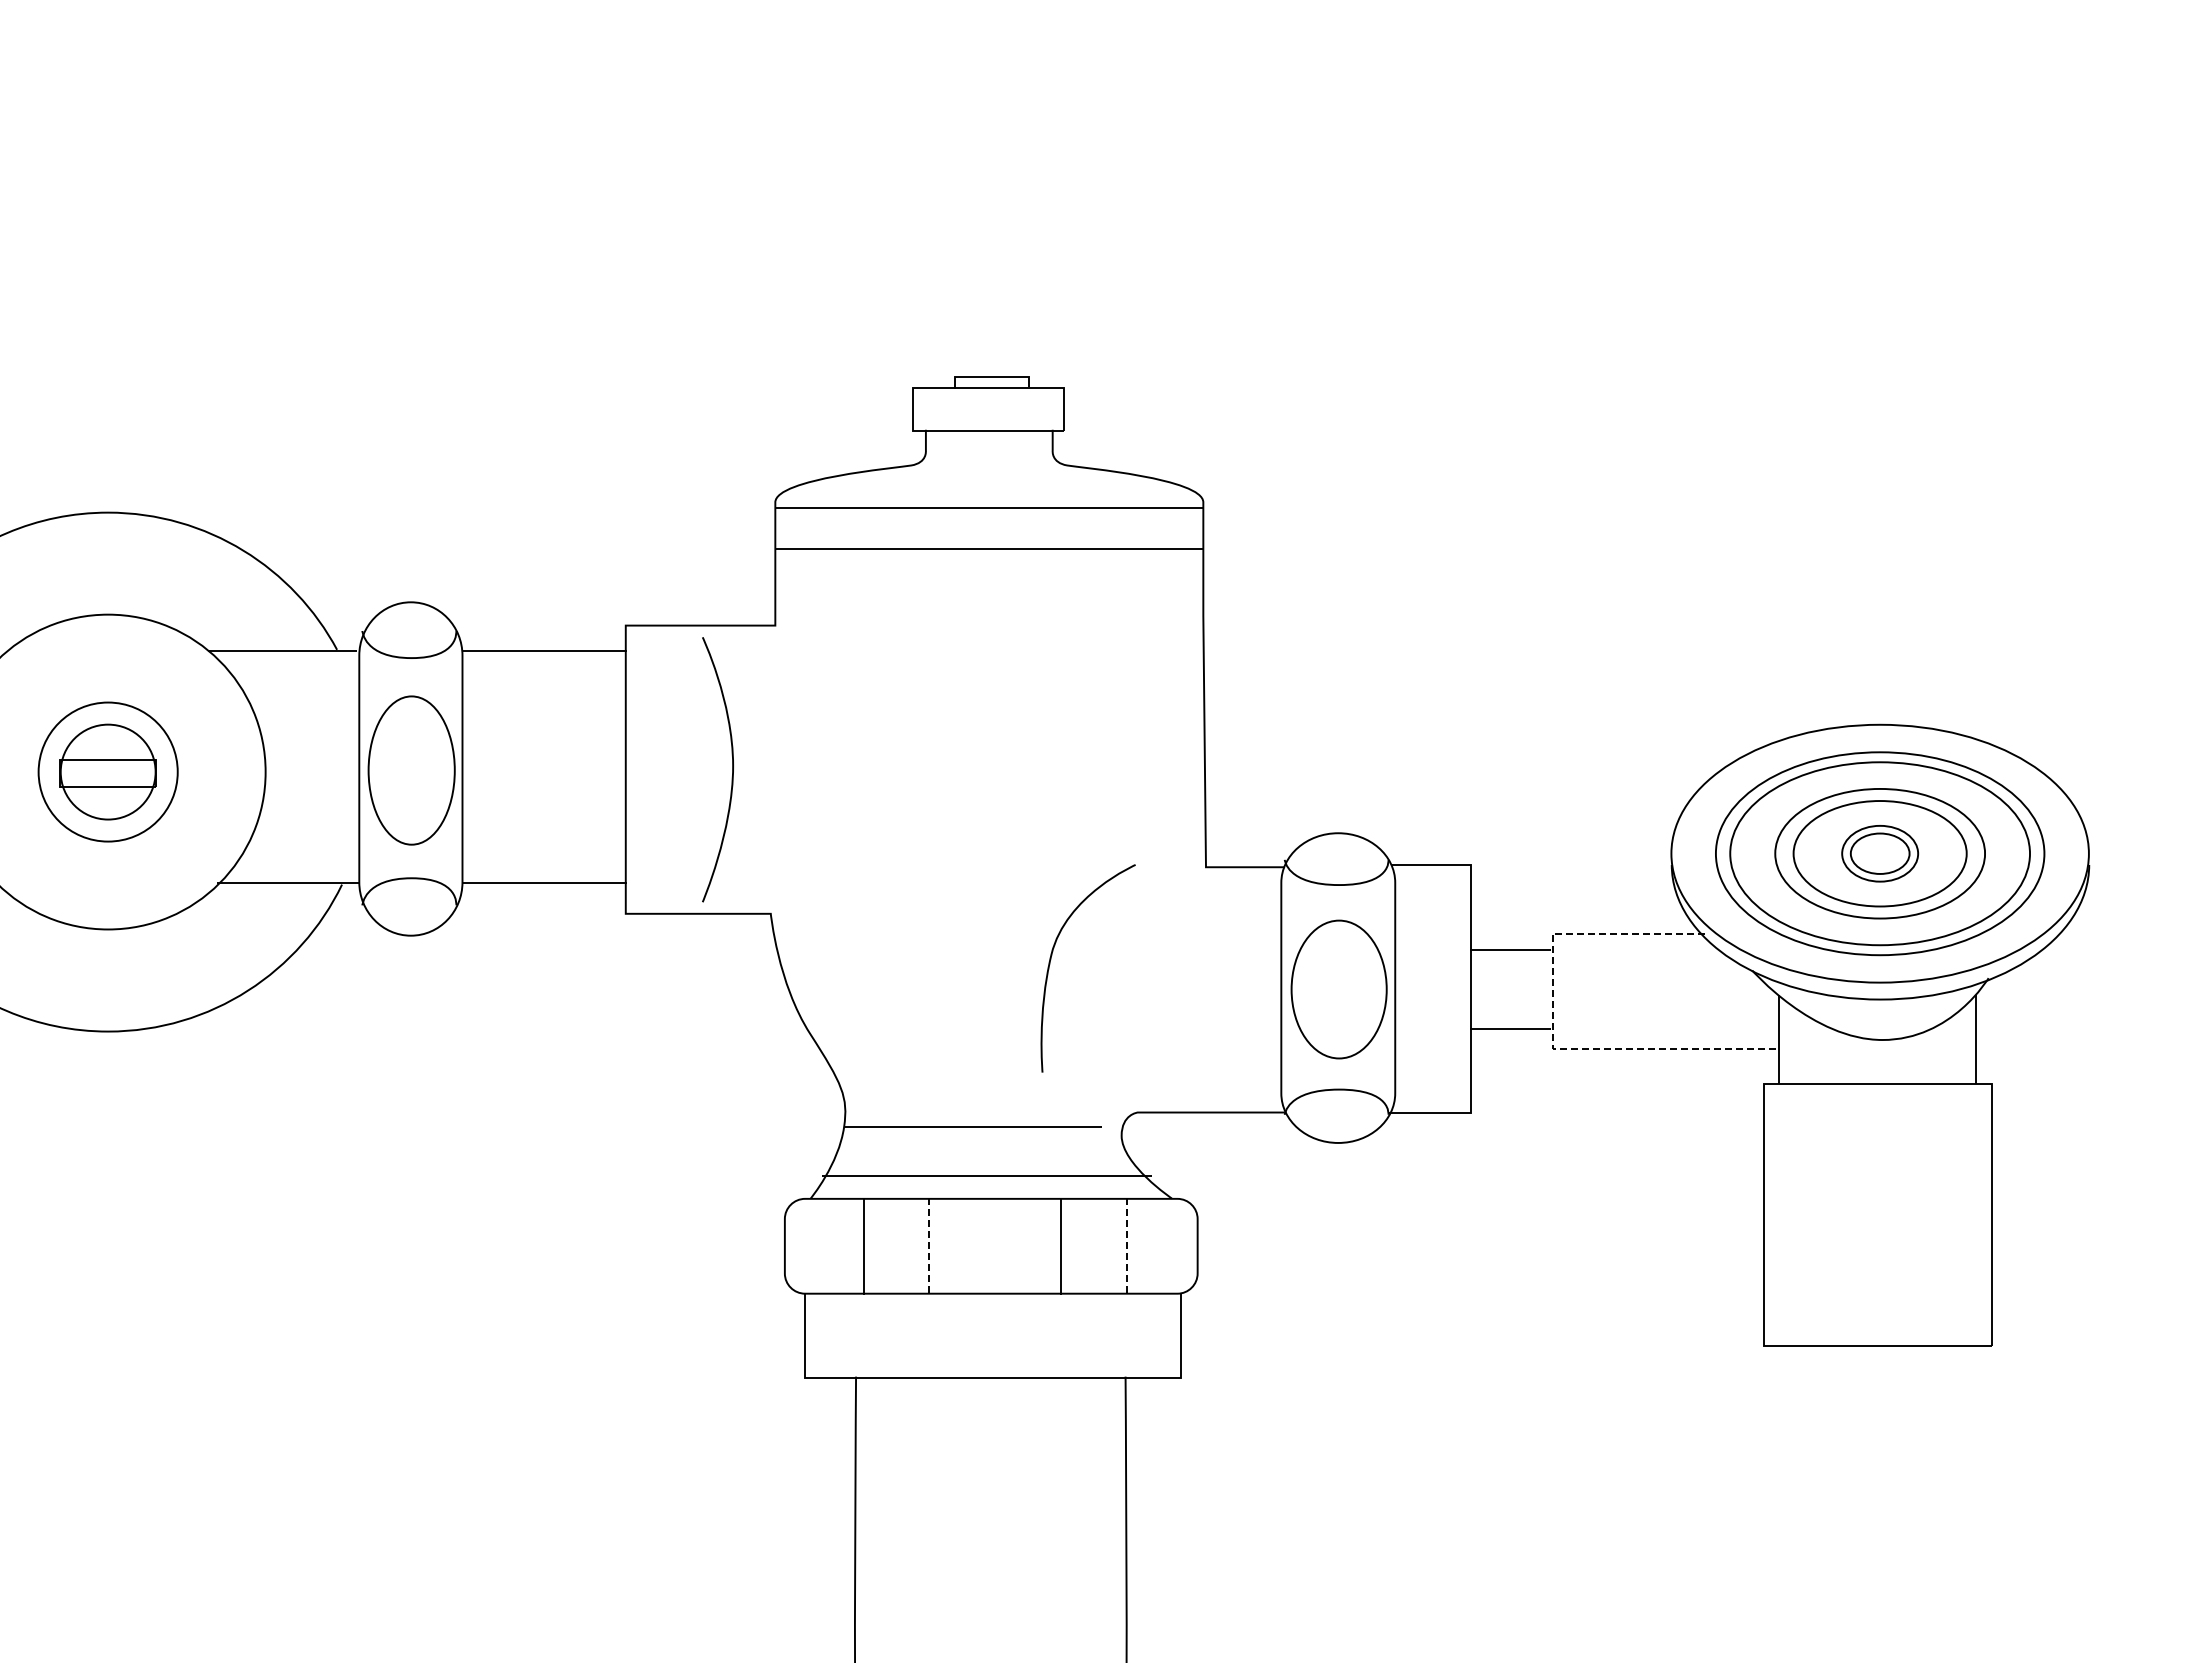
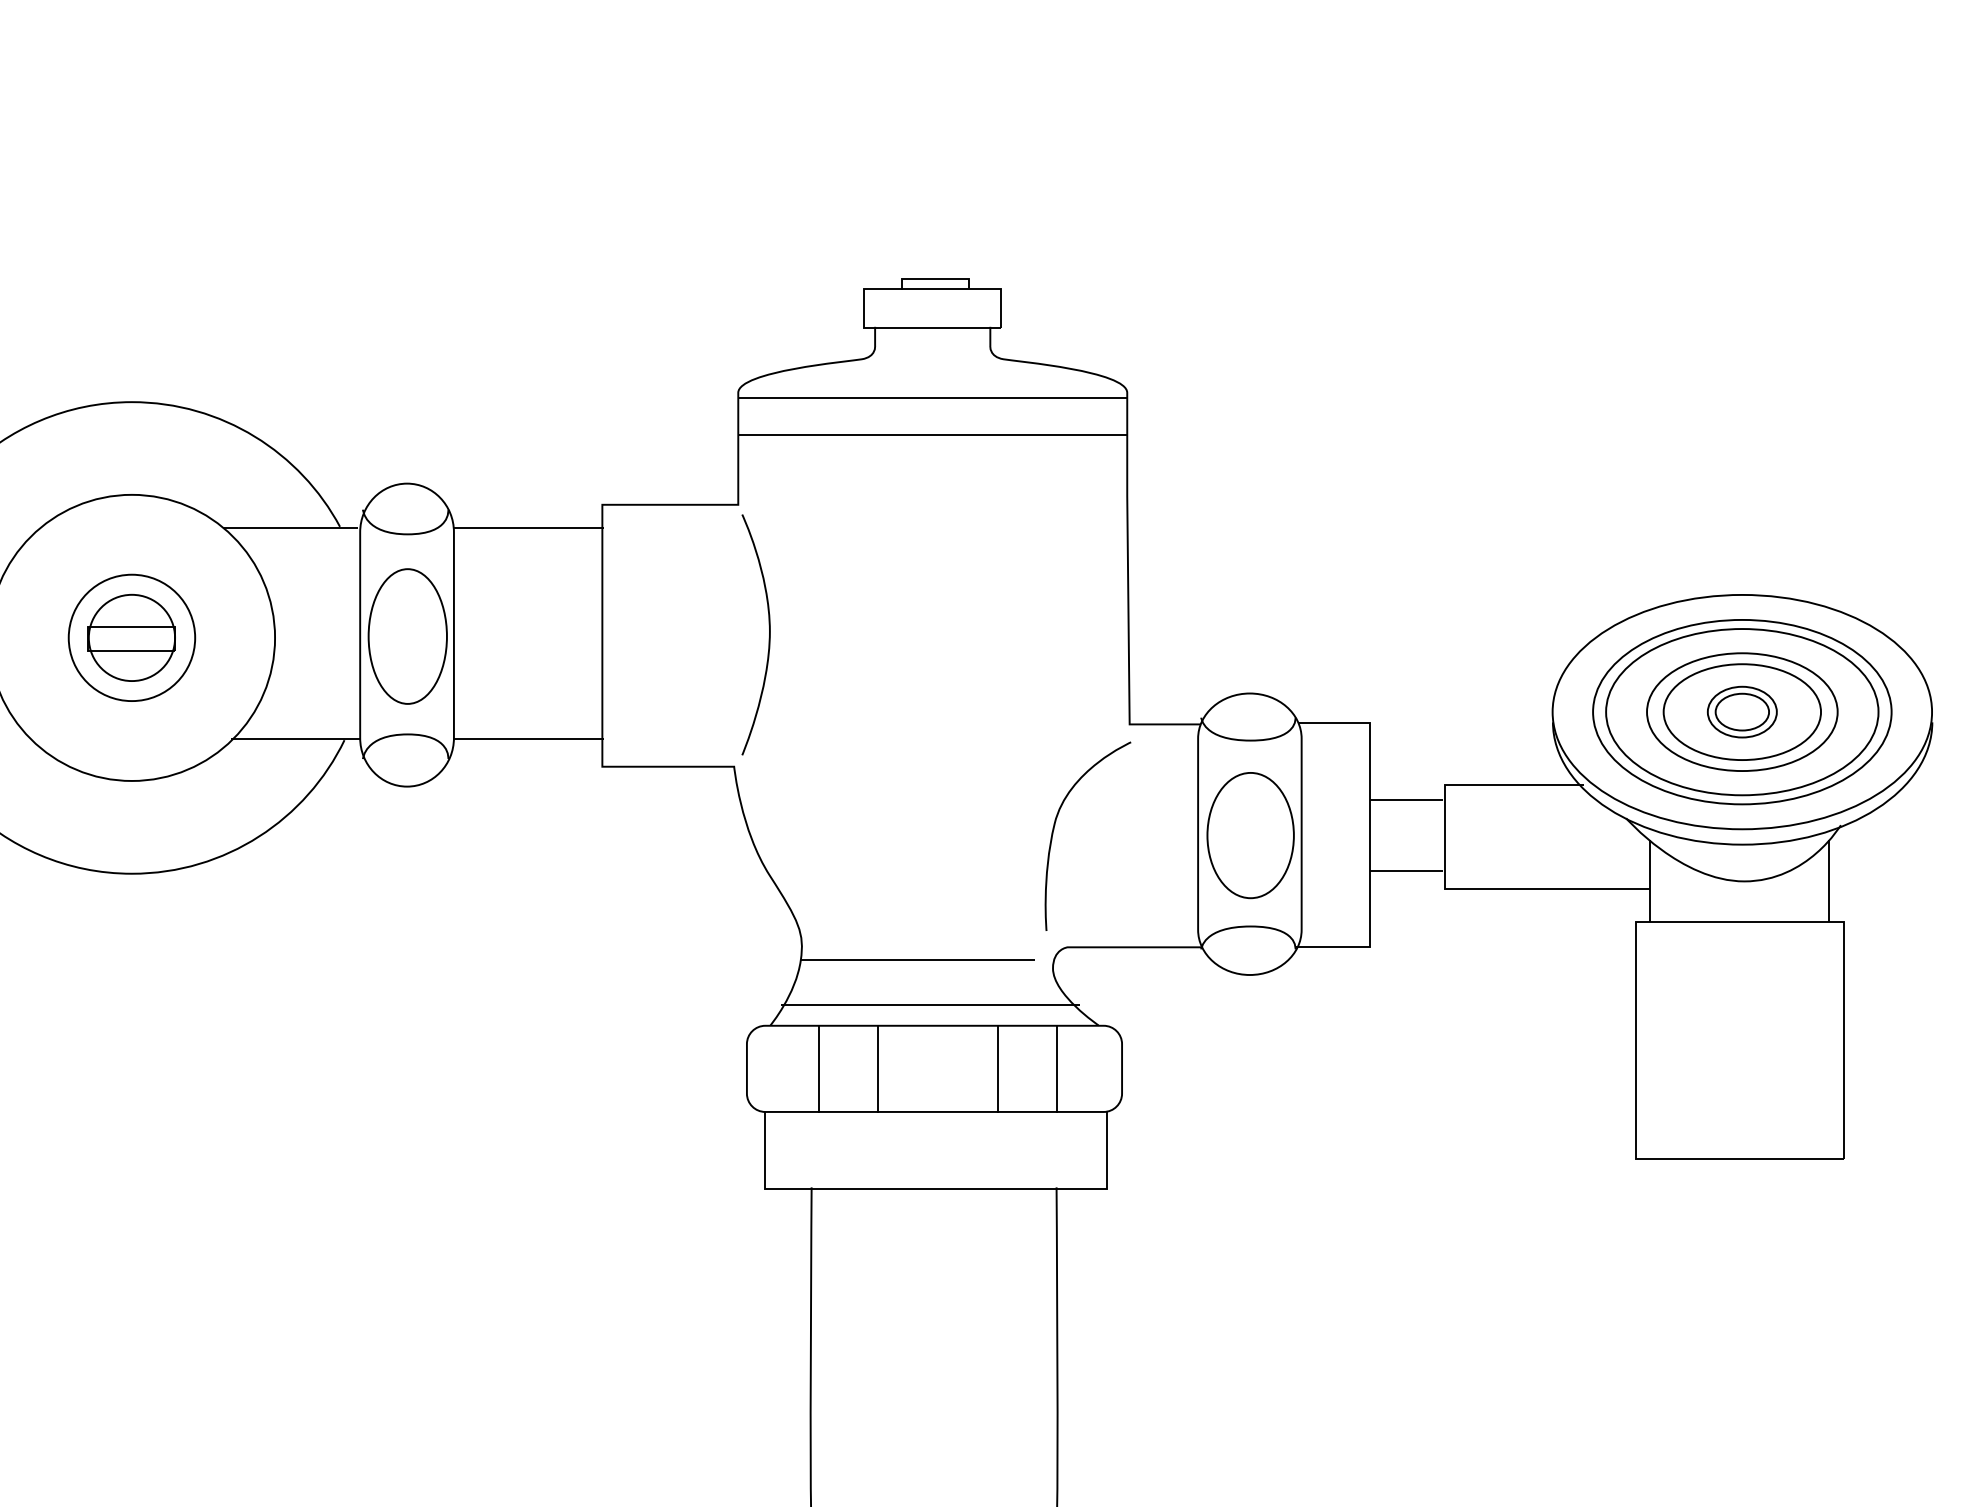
curve: (732, 769) -> (769, 634), moved
curve: (1051, 959) -> (1054, 828), moved
line: (1552, 1028) -> (1444, 870), dashed -> solid
line: (929, 1246) -> (878, 1069), dashed -> solid
line: (1126, 1246) -> (1057, 1069), dashed -> solid

